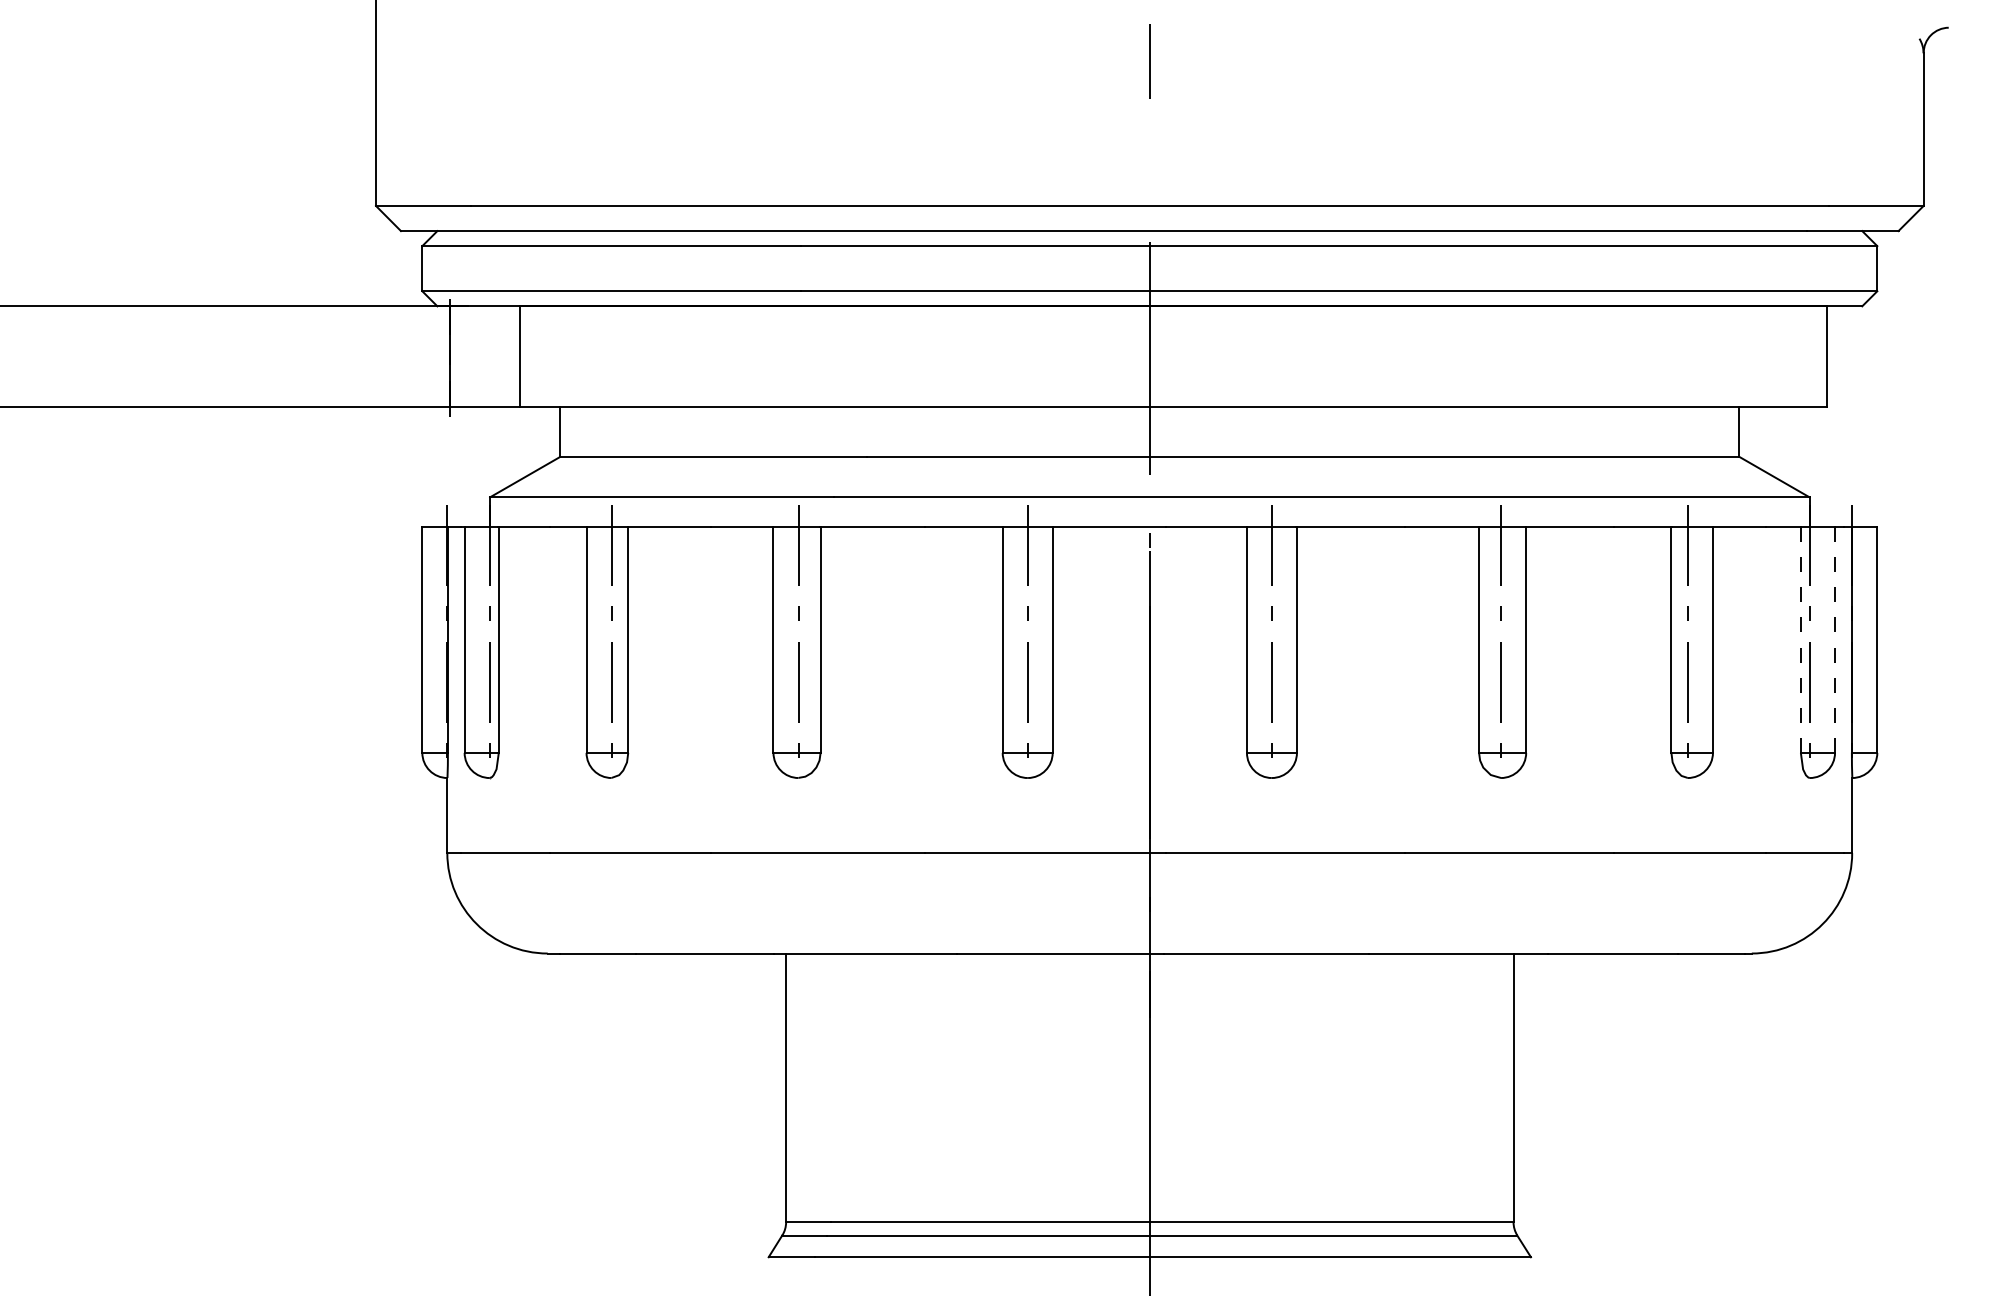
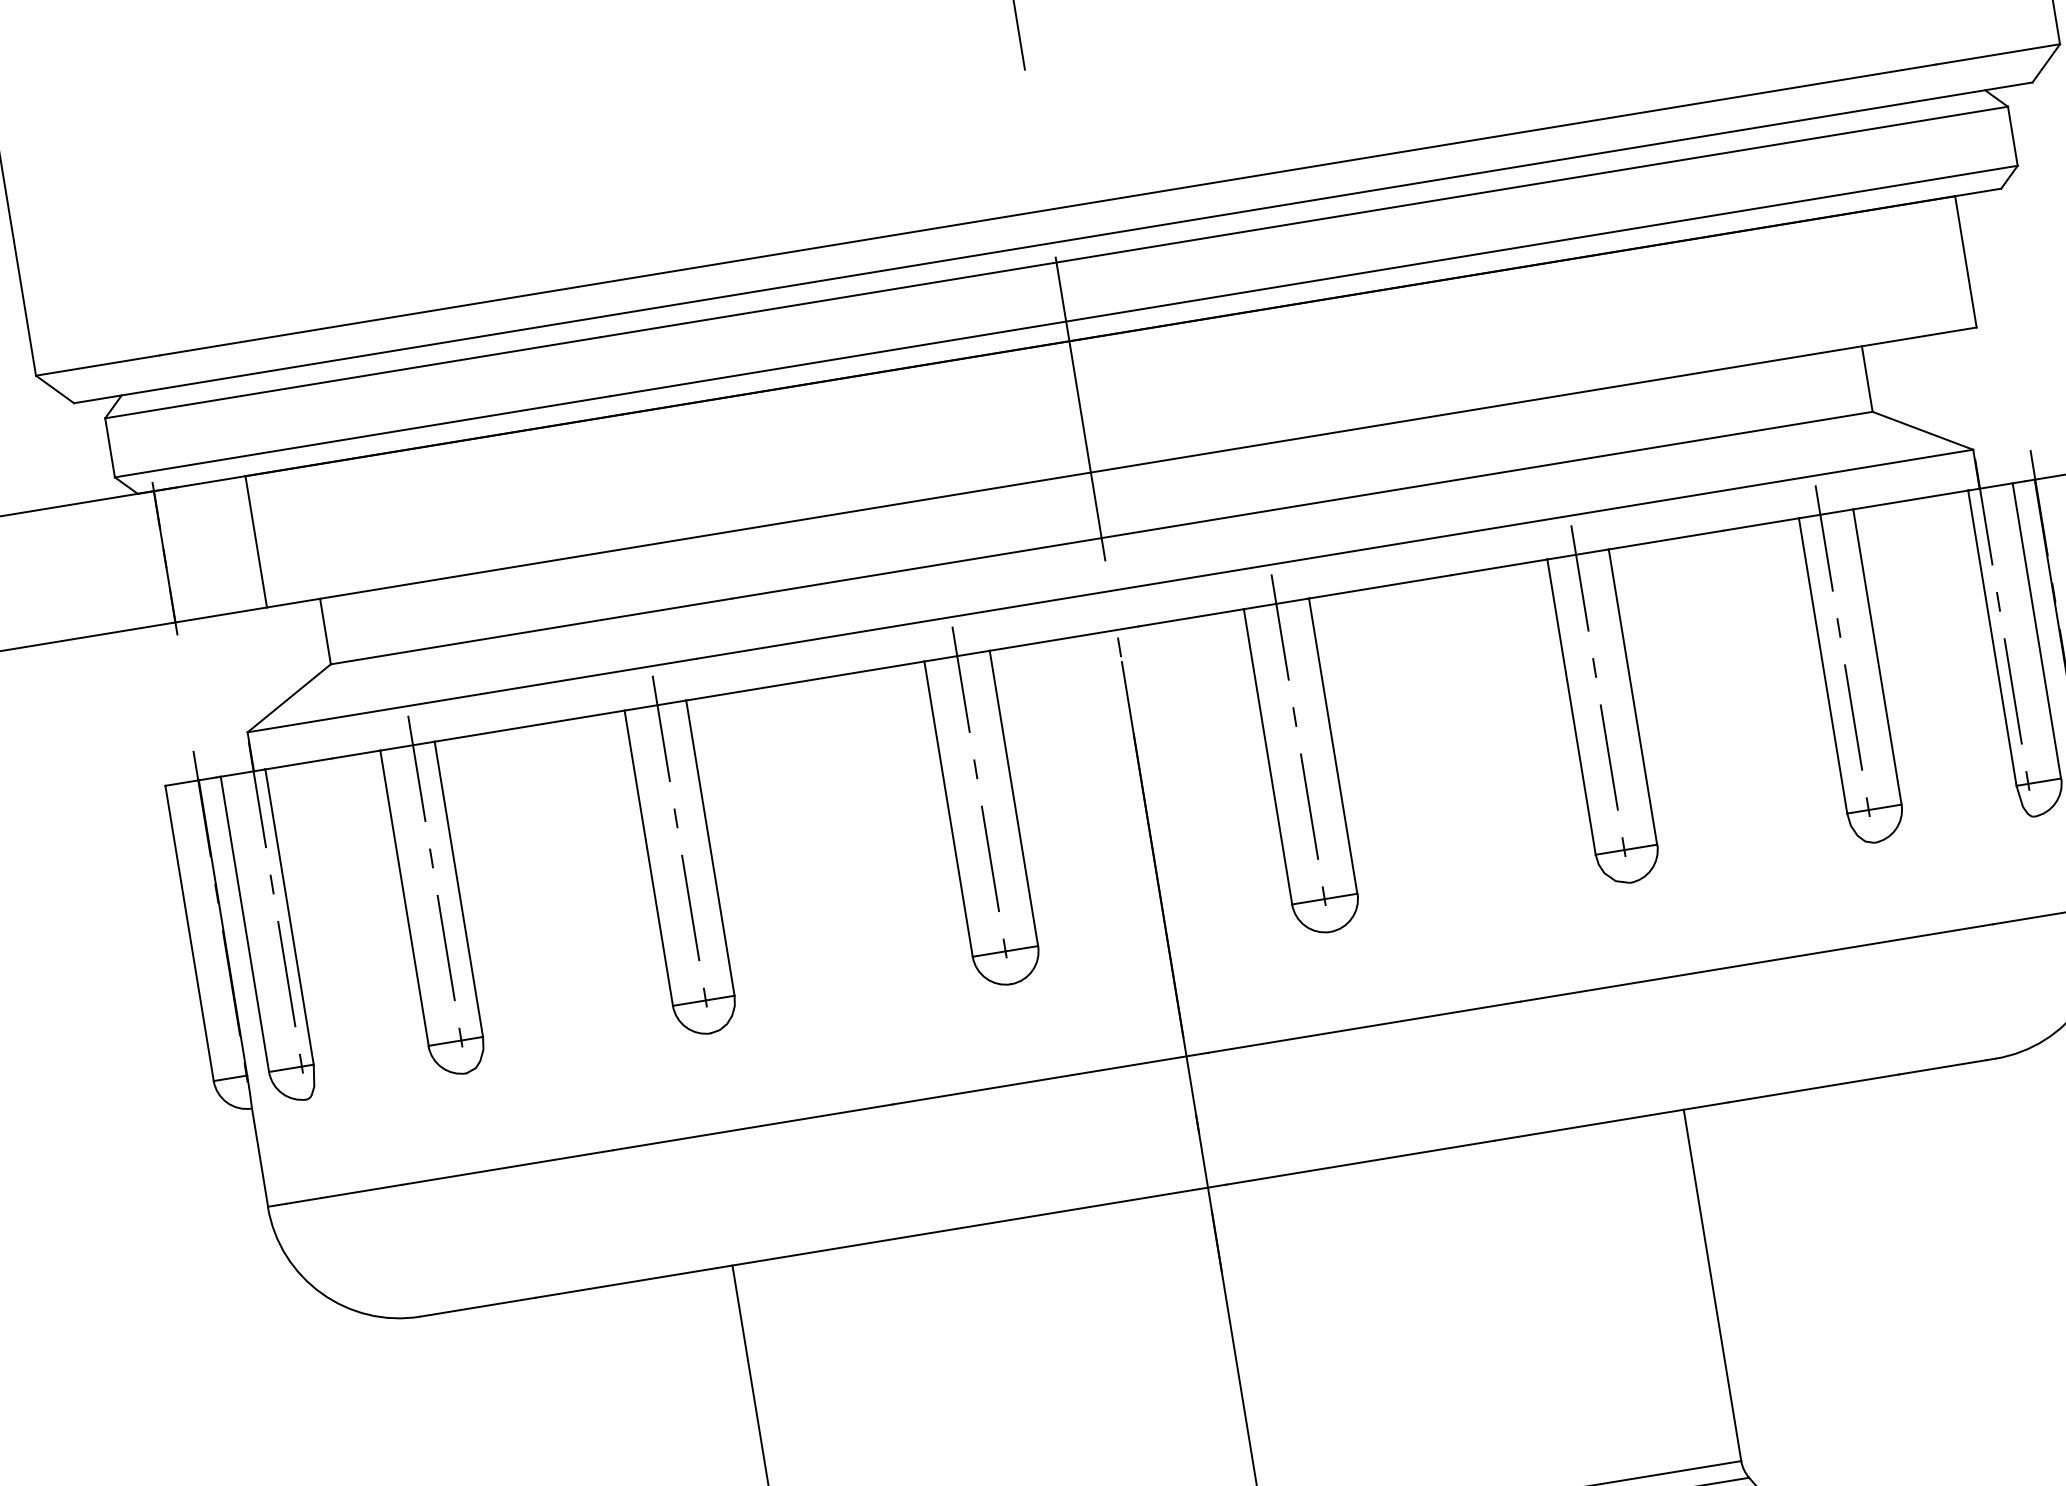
line: (1800, 640) -> (1992, 638), dashed -> solid
line: (1834, 640) -> (2036, 631), dashed -> solid

